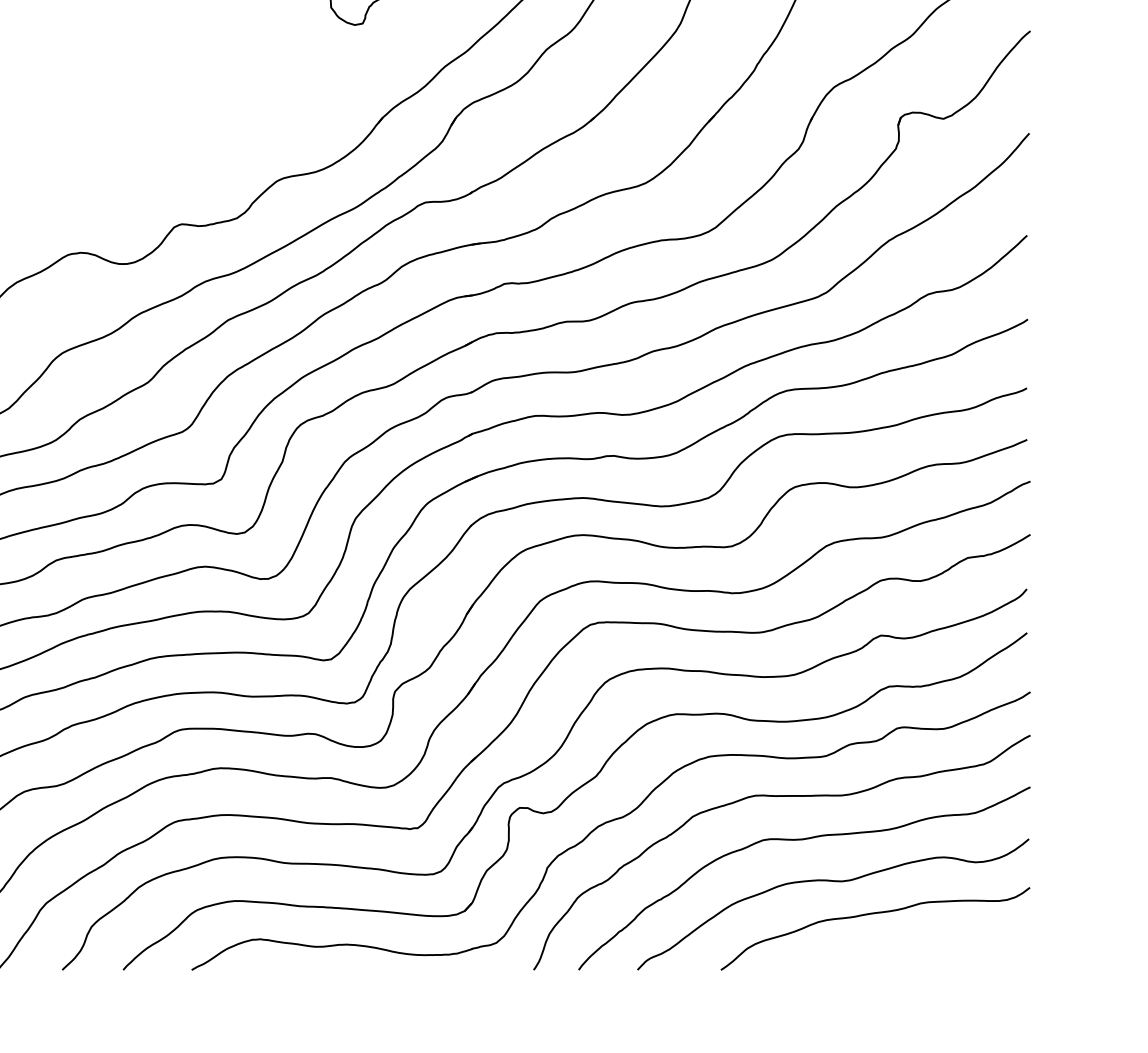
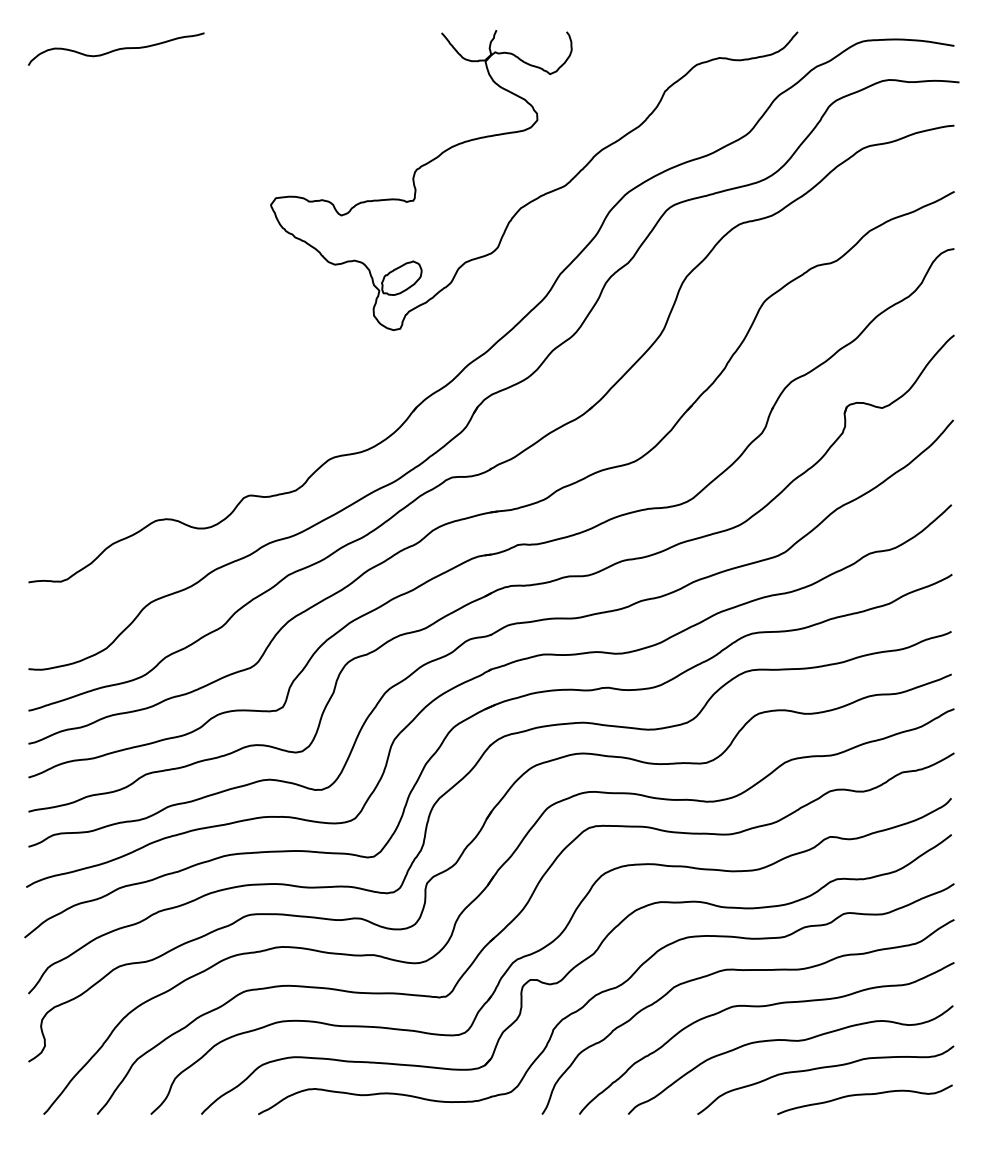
curve: (922, 947) -> (864, 1095), added

